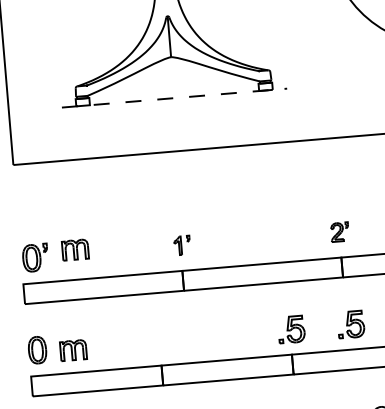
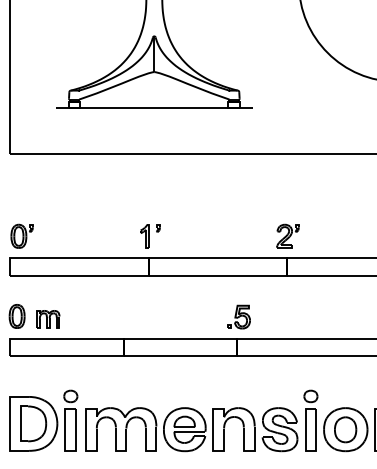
line: (174, 97) -> (154, 107), dashed -> solid
part: (339, 231) -> (287, 235), size x1.43
part: (182, 245) -> (150, 236), size x1.43
part: (75, 250) -> (57, 232), removed
part: (350, 323) -> (290, 316), removed

